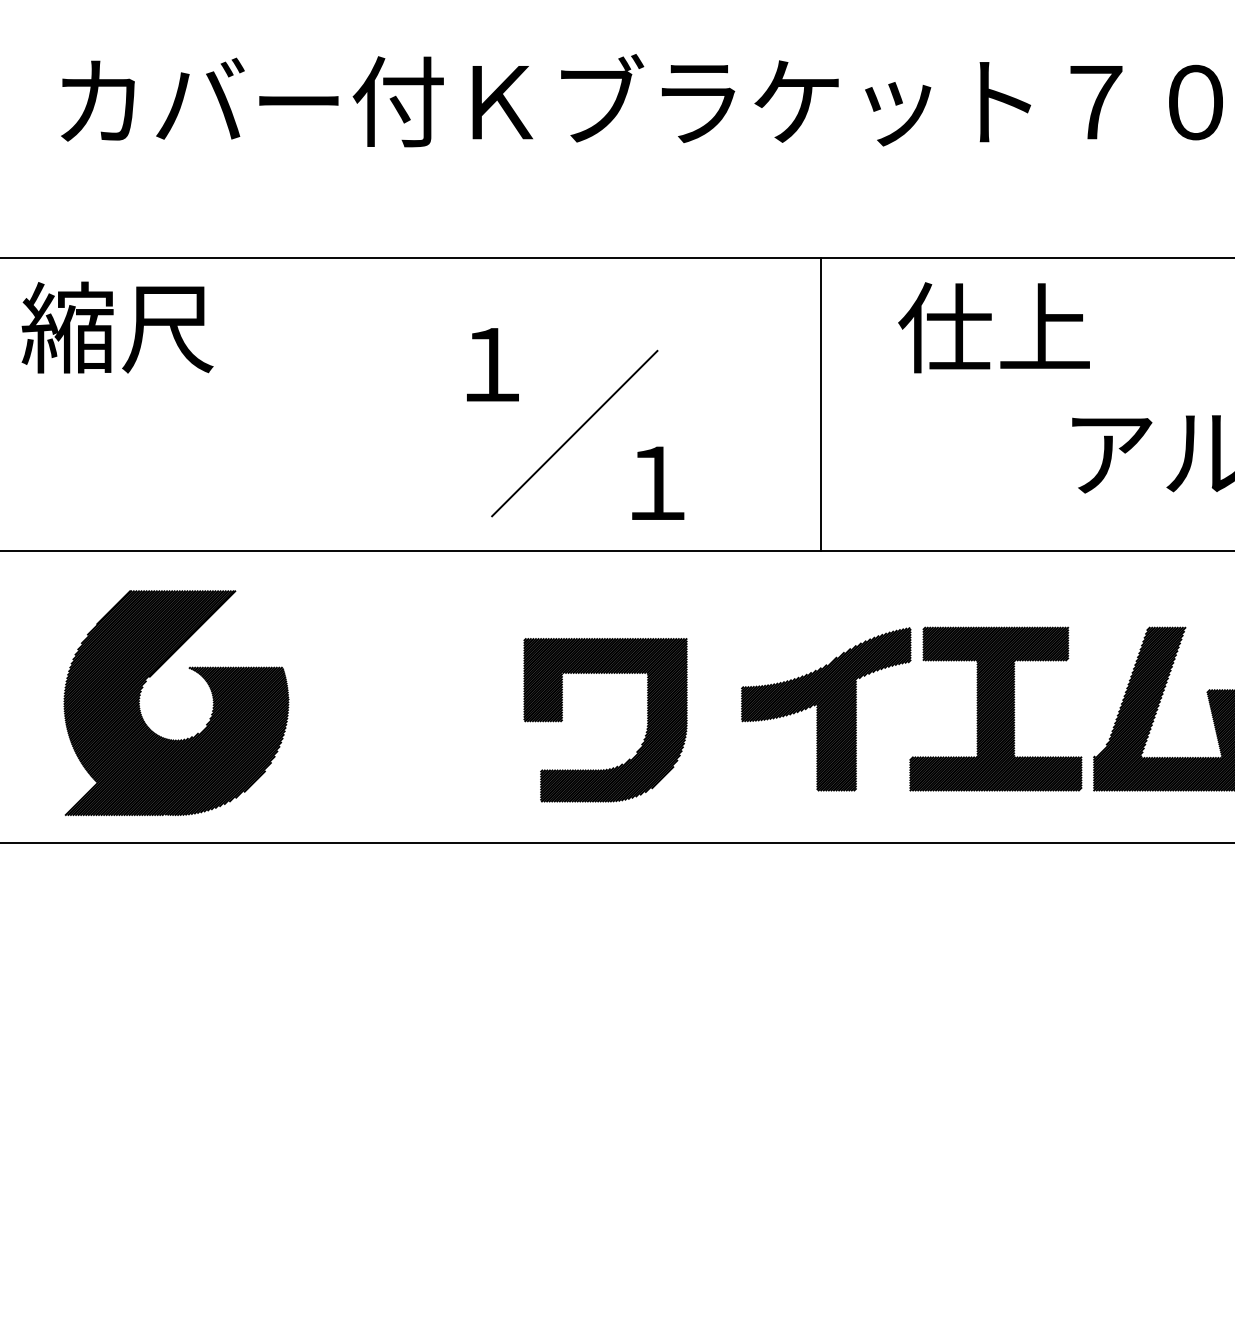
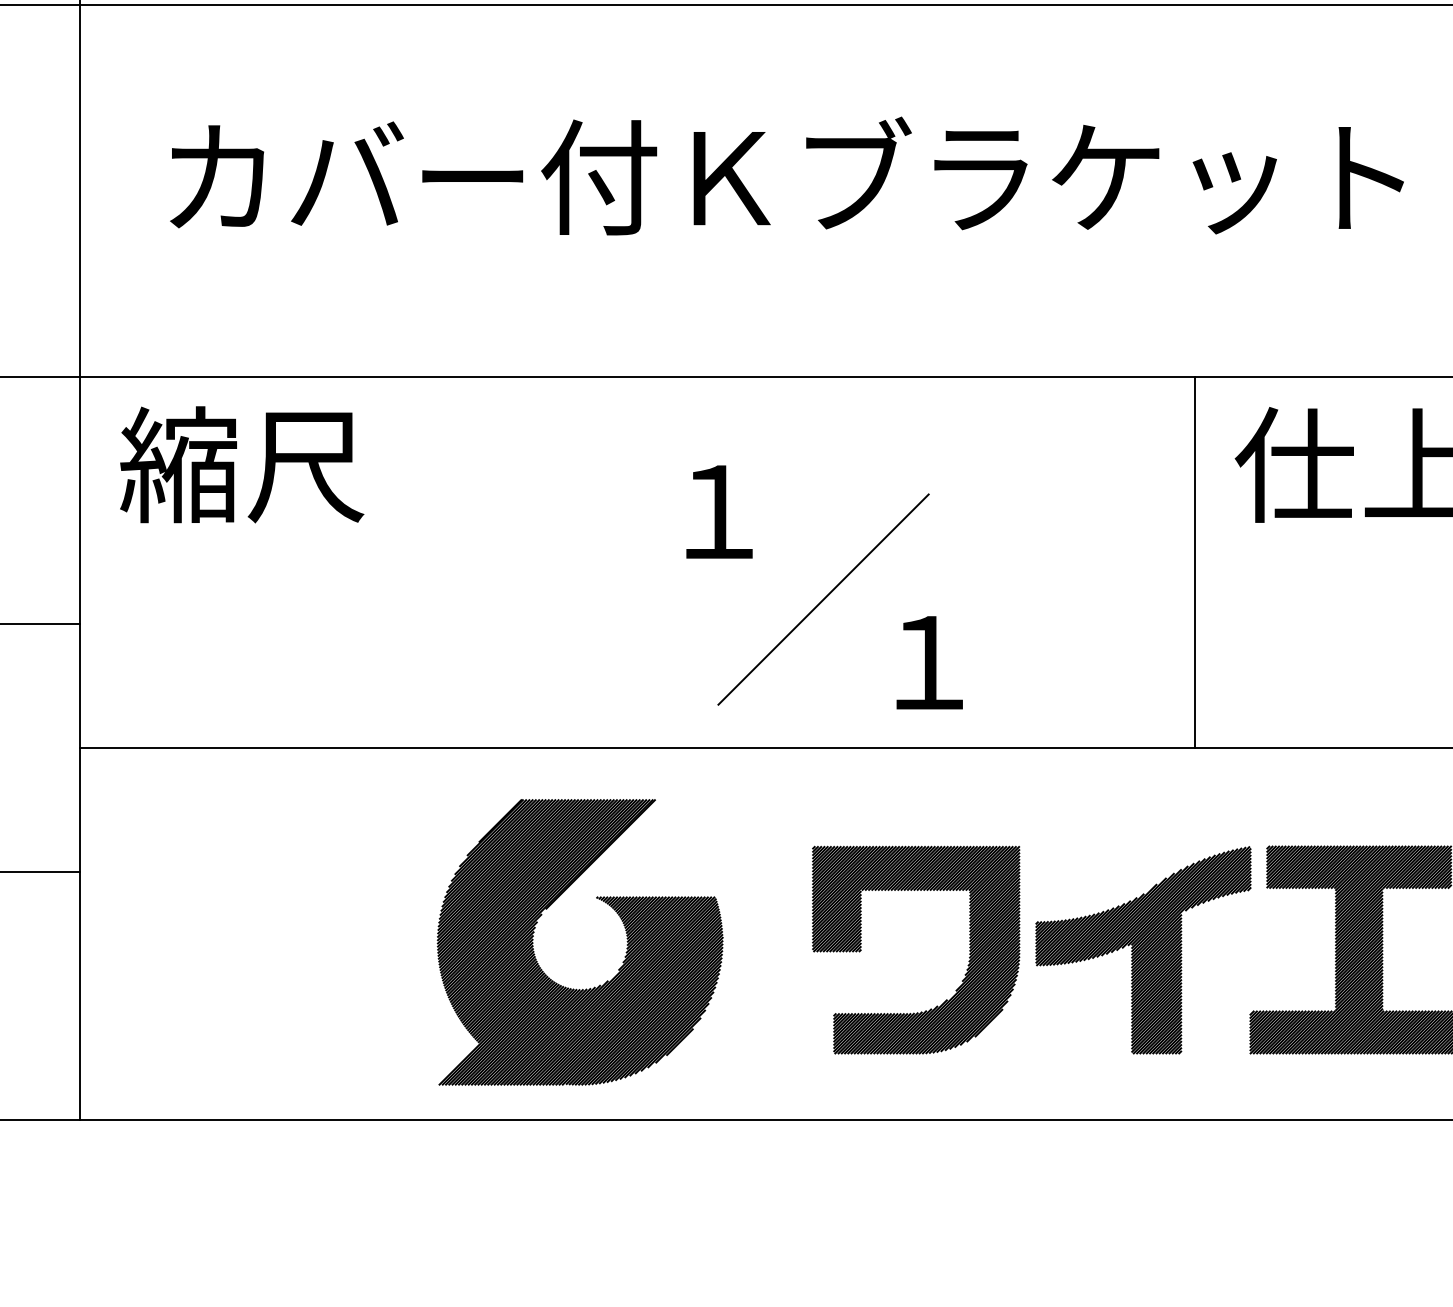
line: (821, 404) -> (1195, 562), moved
part: (189, 669) -> (596, 899), moved
part: (646, 726) -> (968, 958), moved

